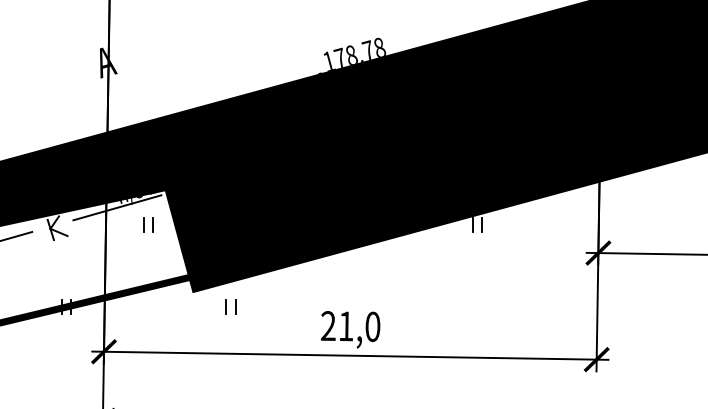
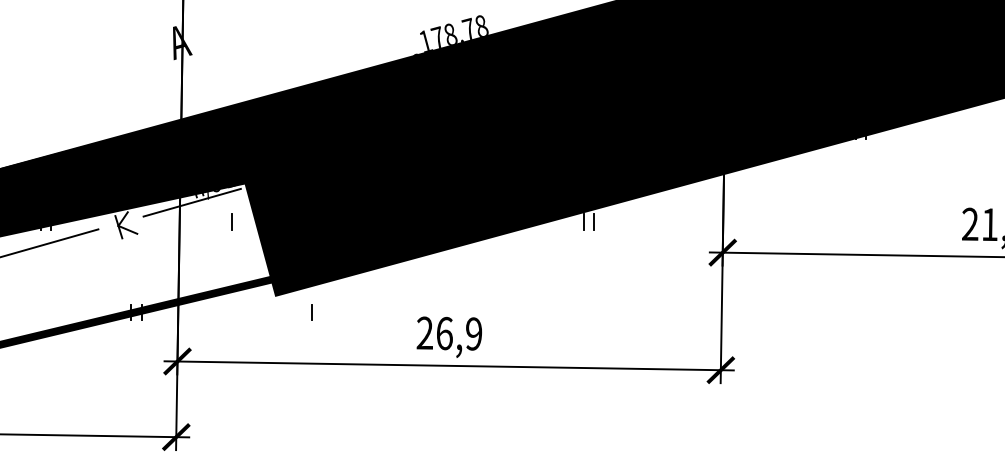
line: (143, 224) -> (221, 221), removed
line: (235, 307) -> (322, 312), removed
text: (359, 326) -> (459, 333), 21,0 -> 26,9

